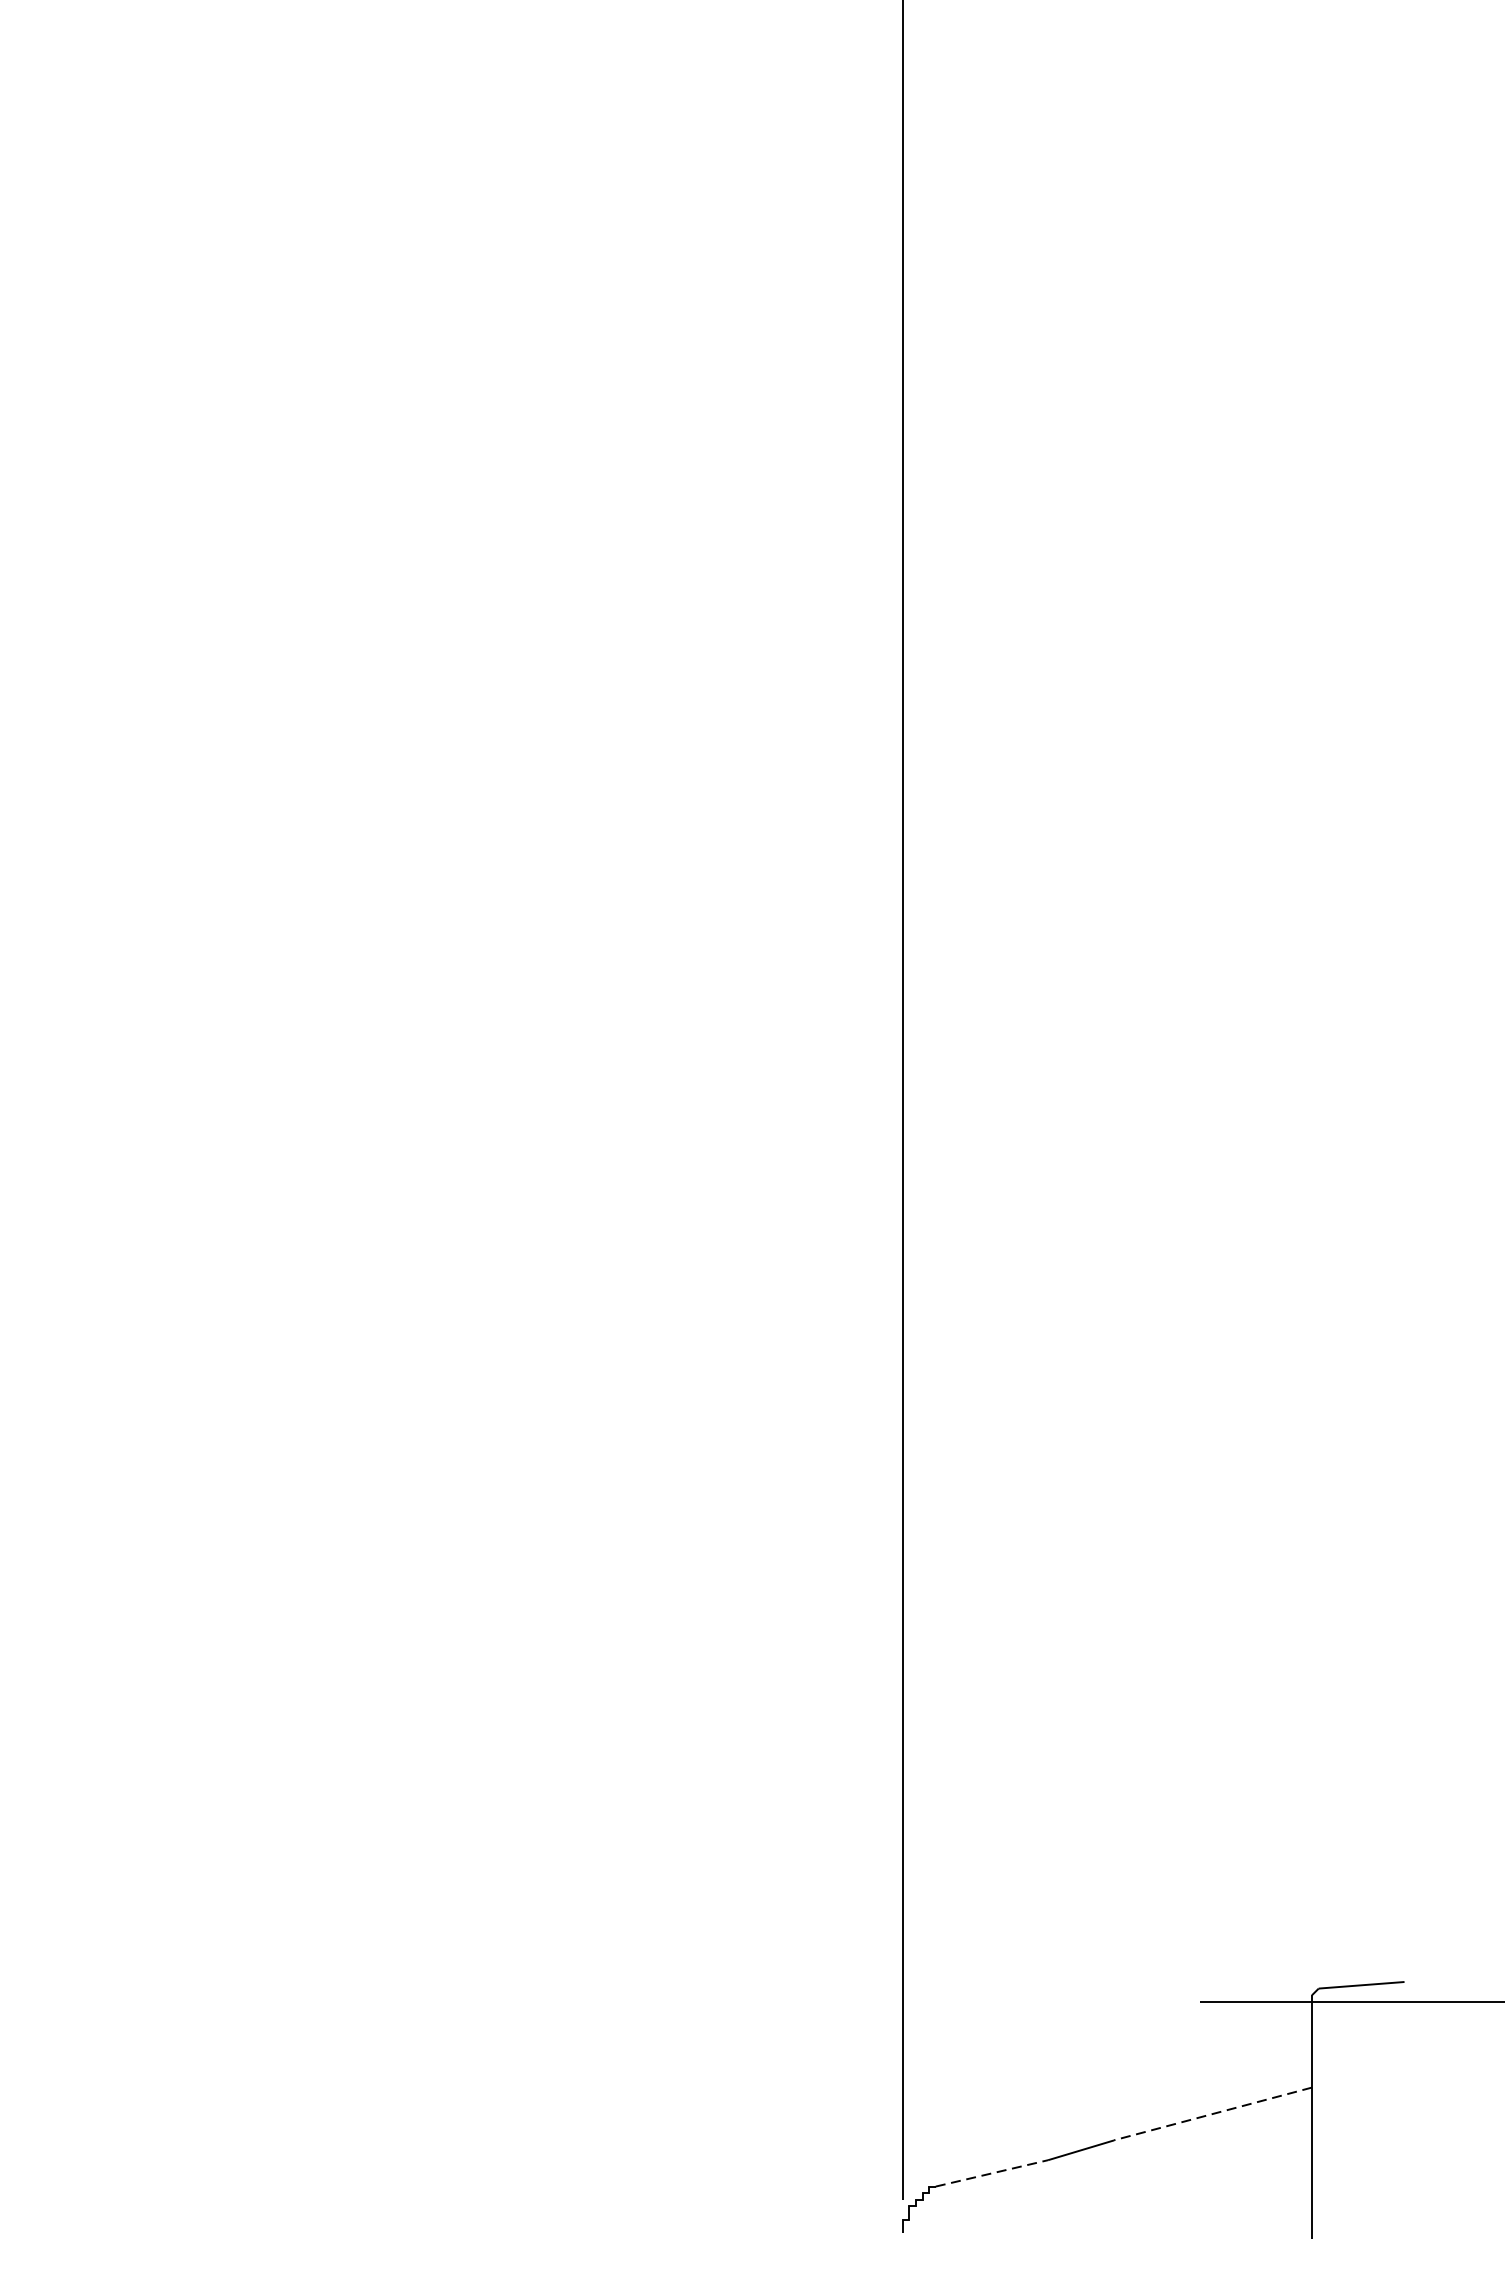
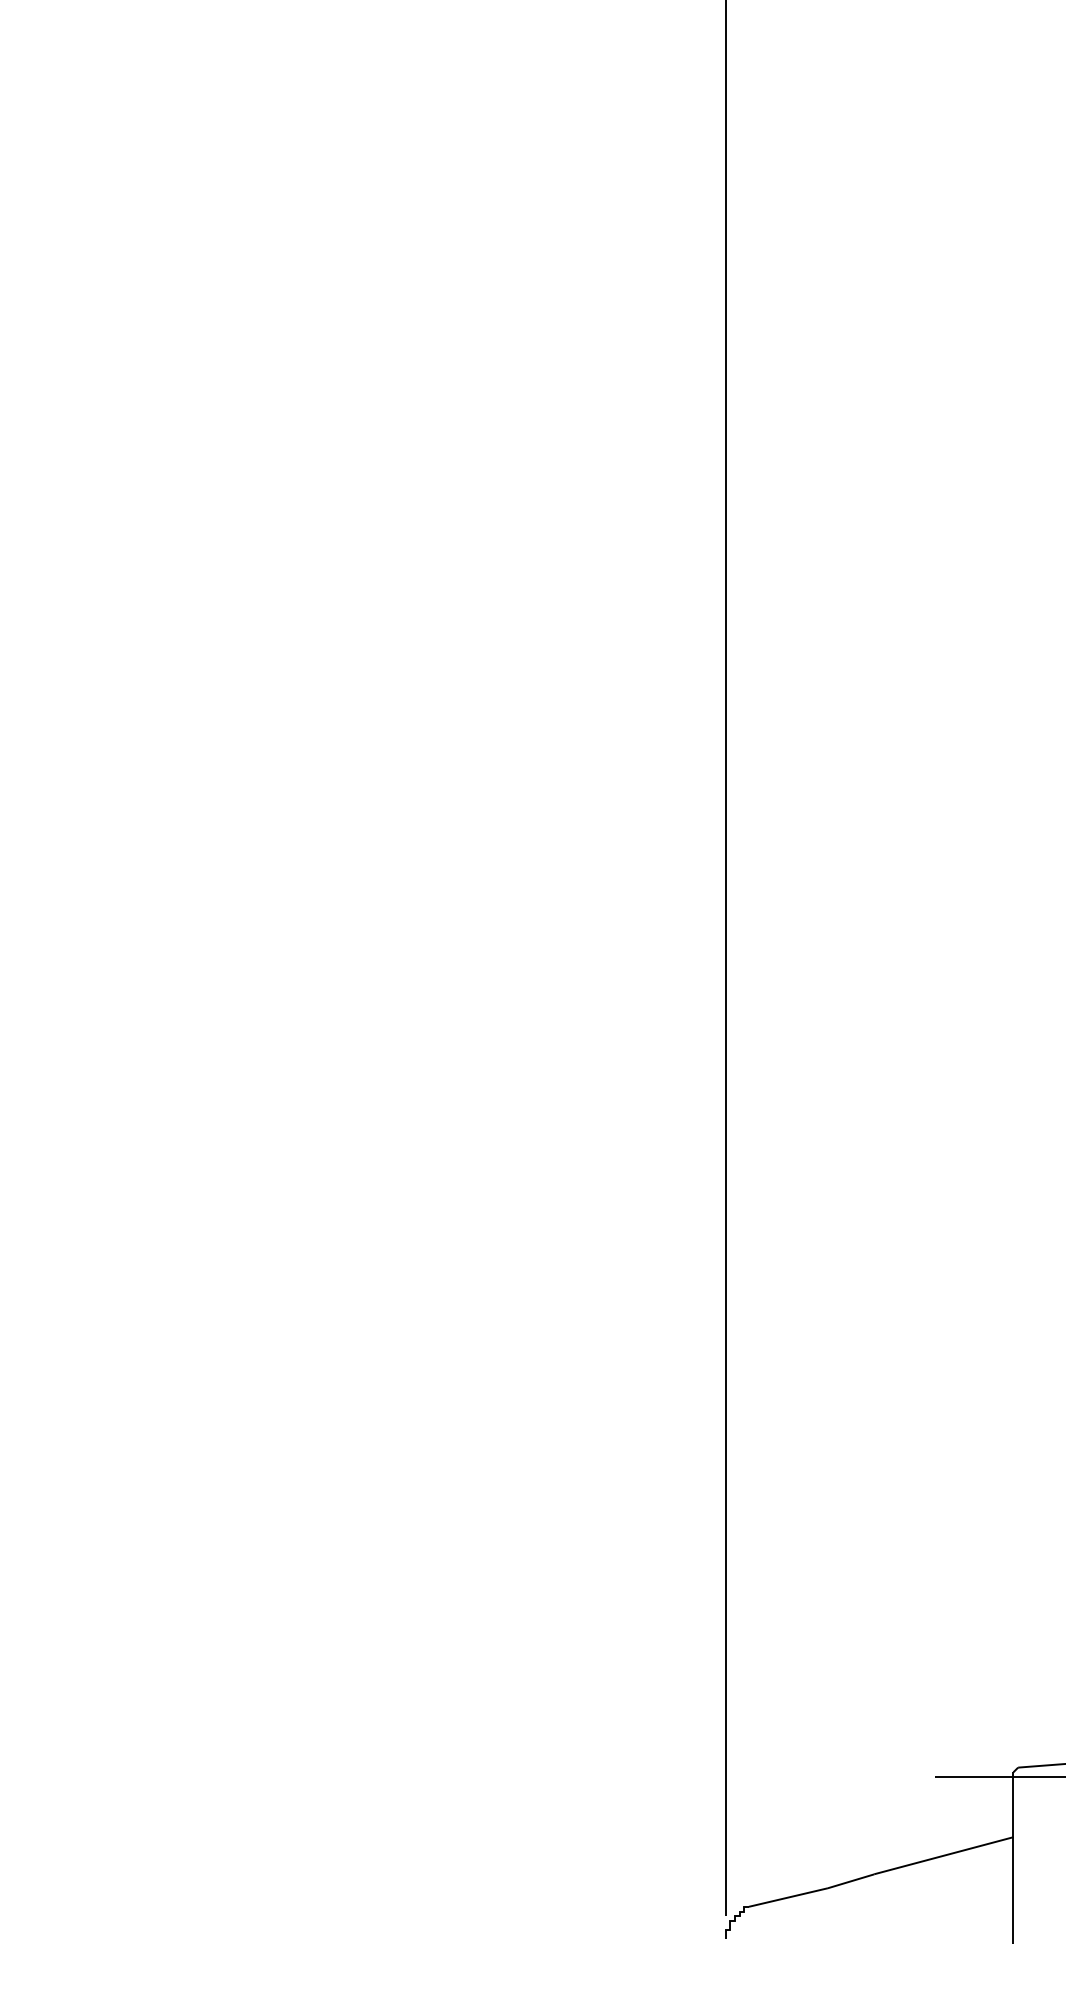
line: (1212, 2113) -> (943, 1855), dashed -> solid
line: (992, 2173) -> (788, 1897), dashed -> solid

